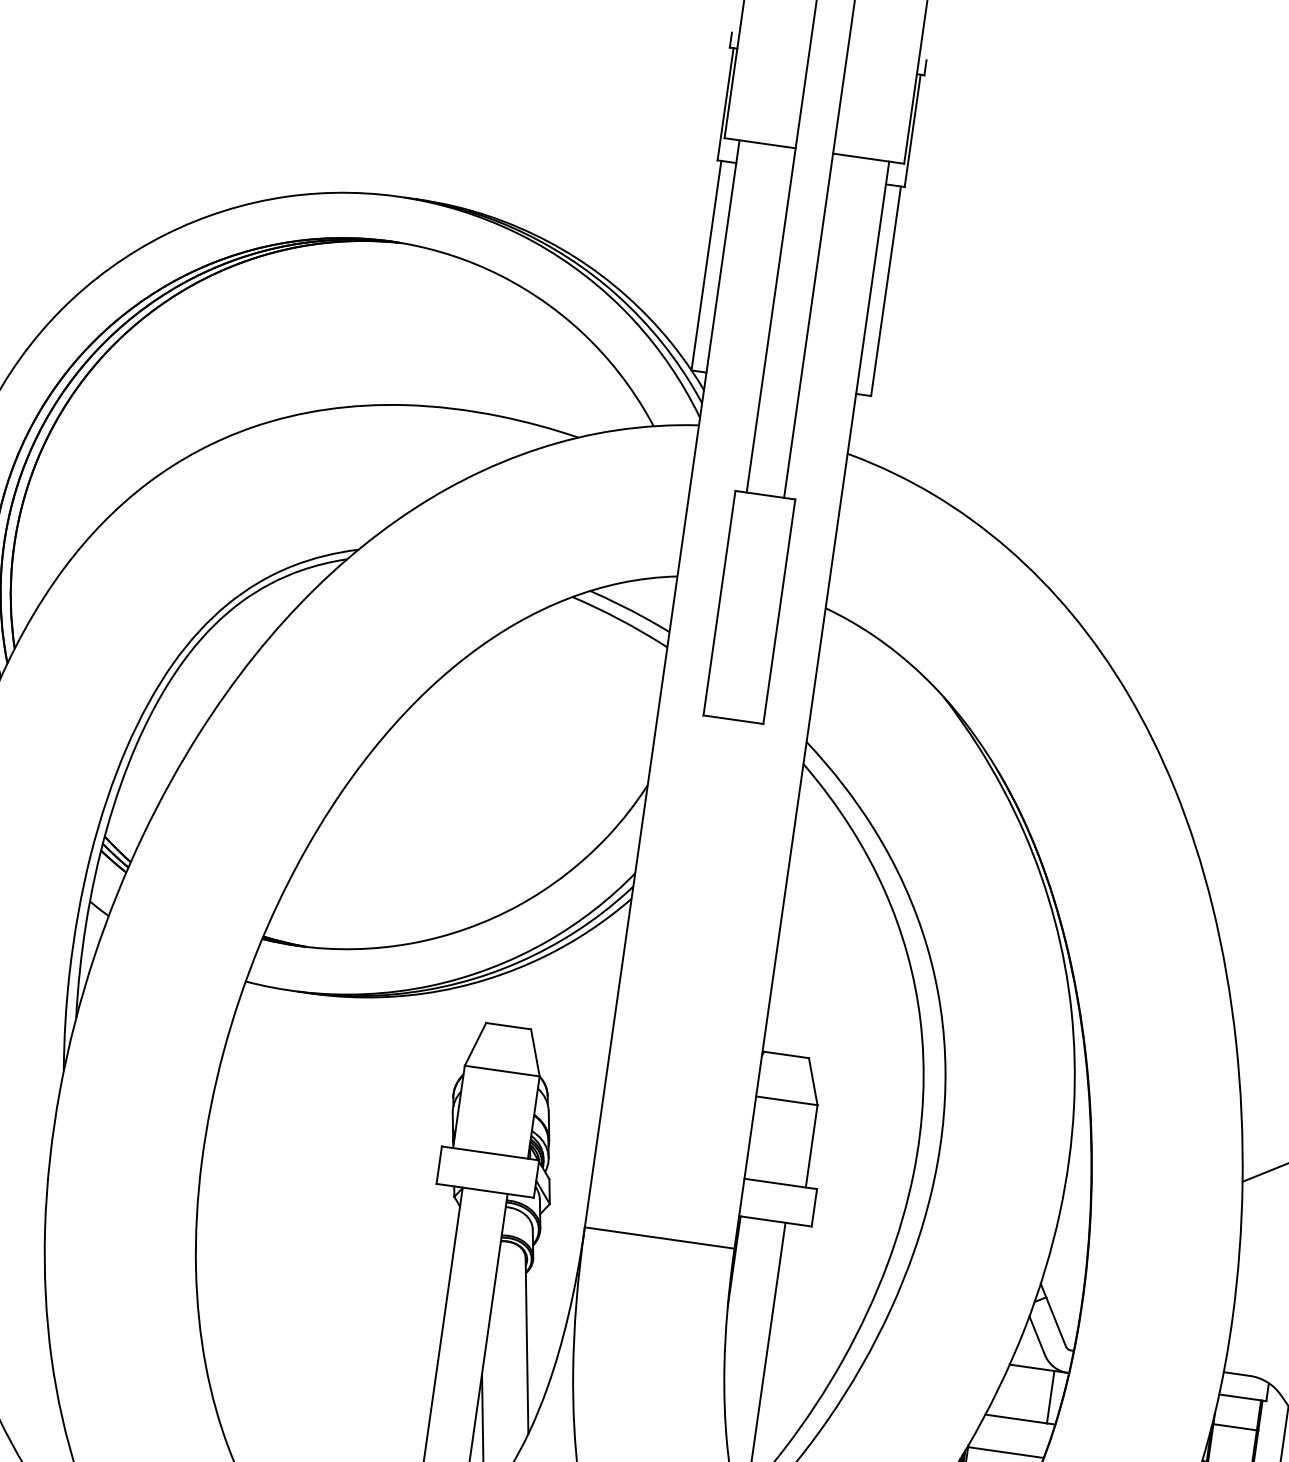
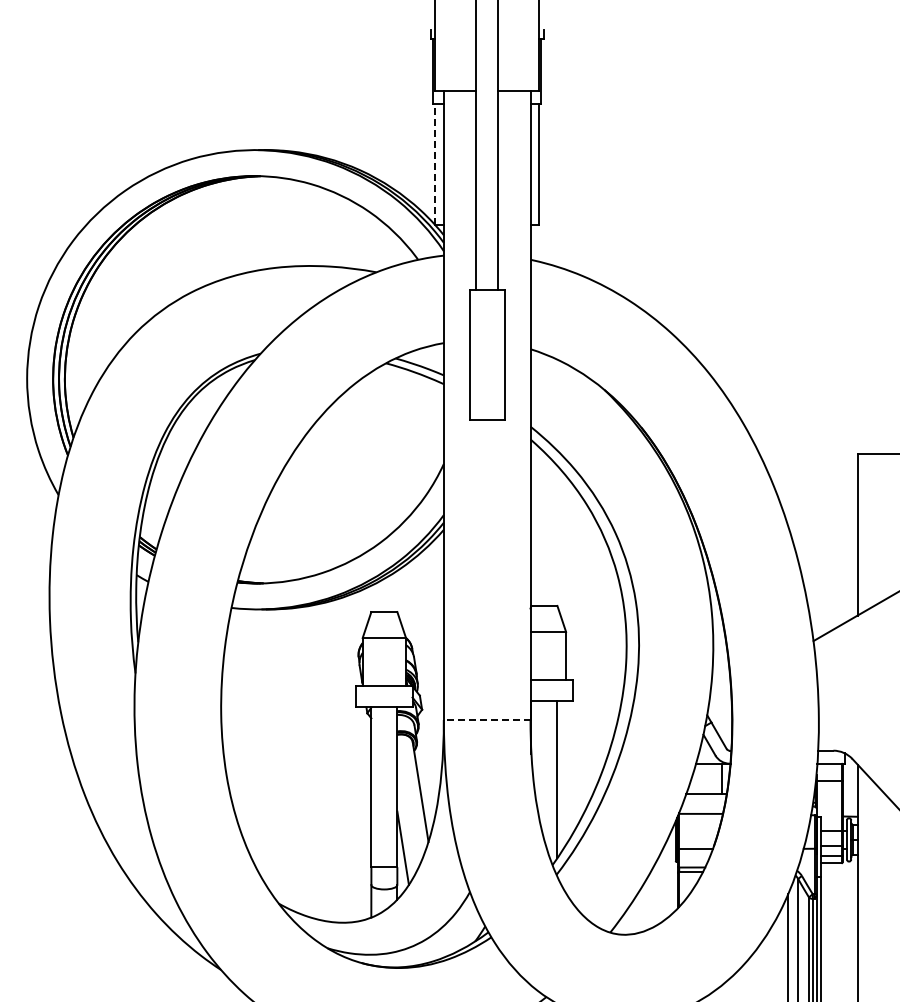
line: (706, 265) -> (435, 164), solid -> dashed
line: (658, 1238) -> (486, 720), solid -> dashed

